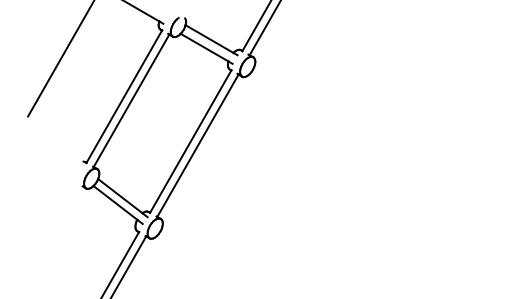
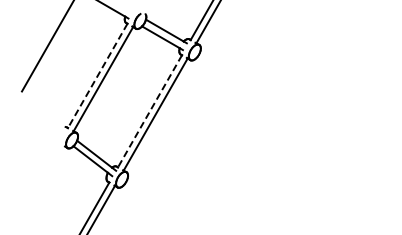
line: (124, 97) -> (97, 76), solid -> dashed
line: (191, 141) -> (150, 111), solid -> dashed

